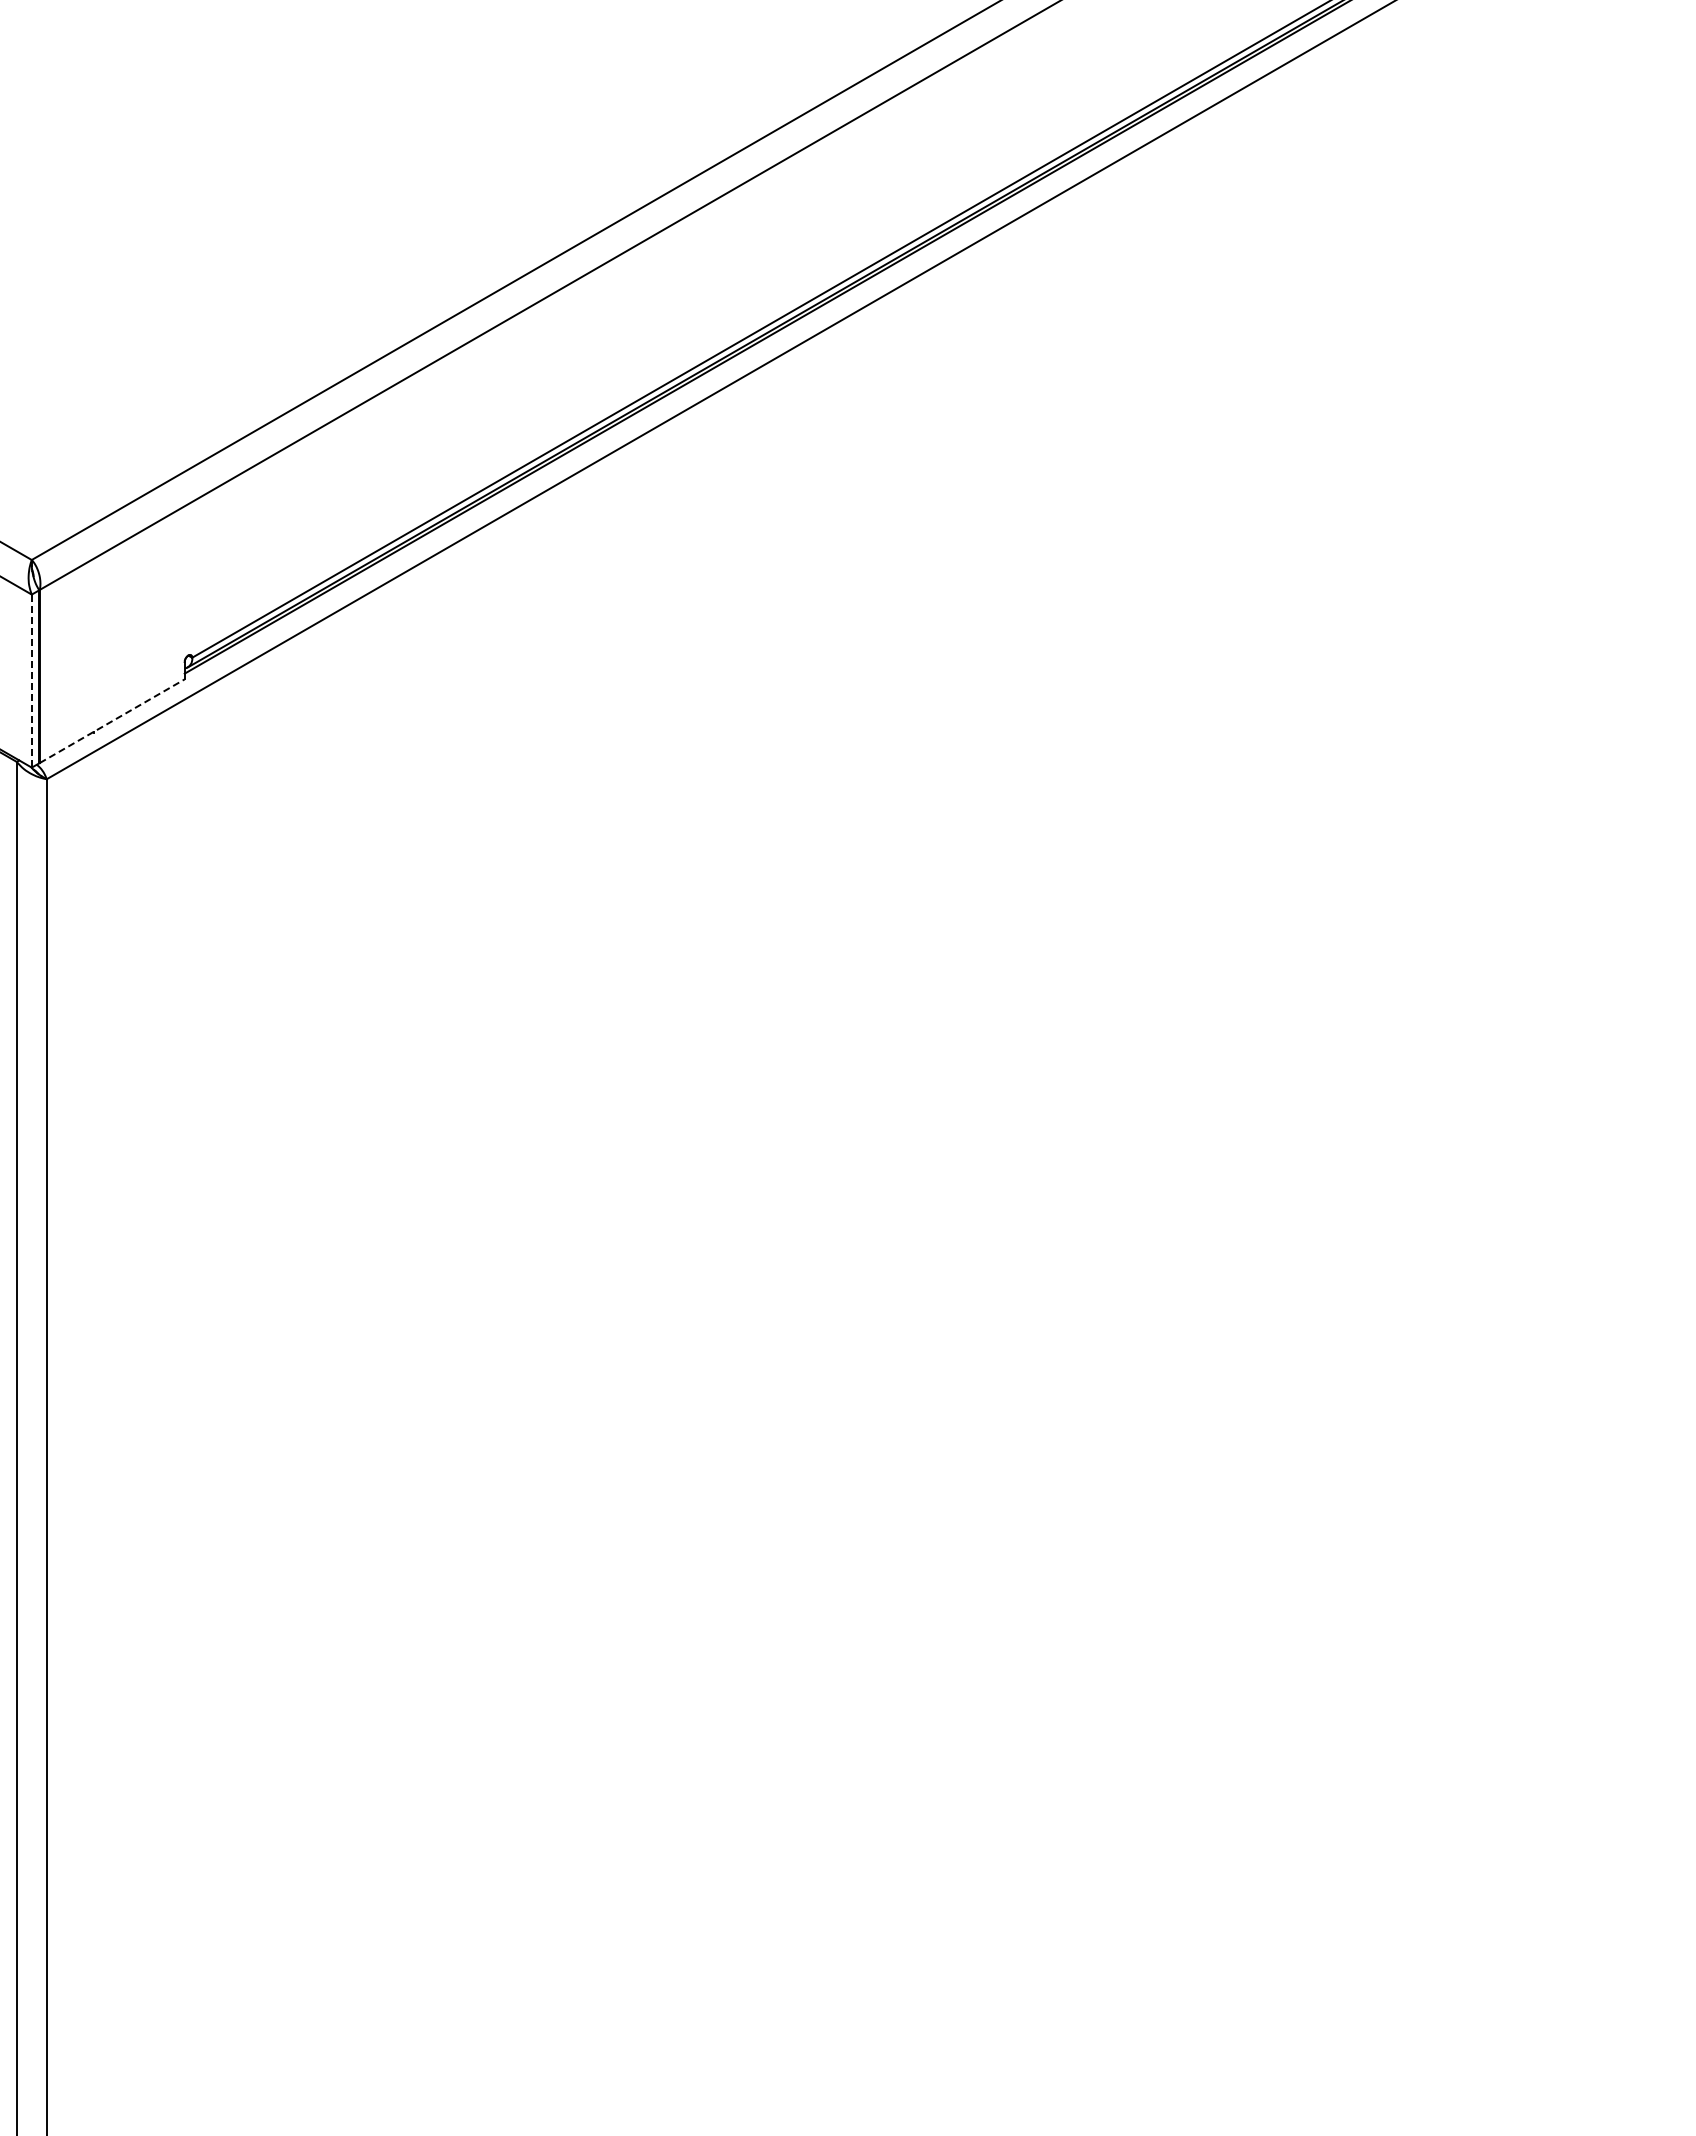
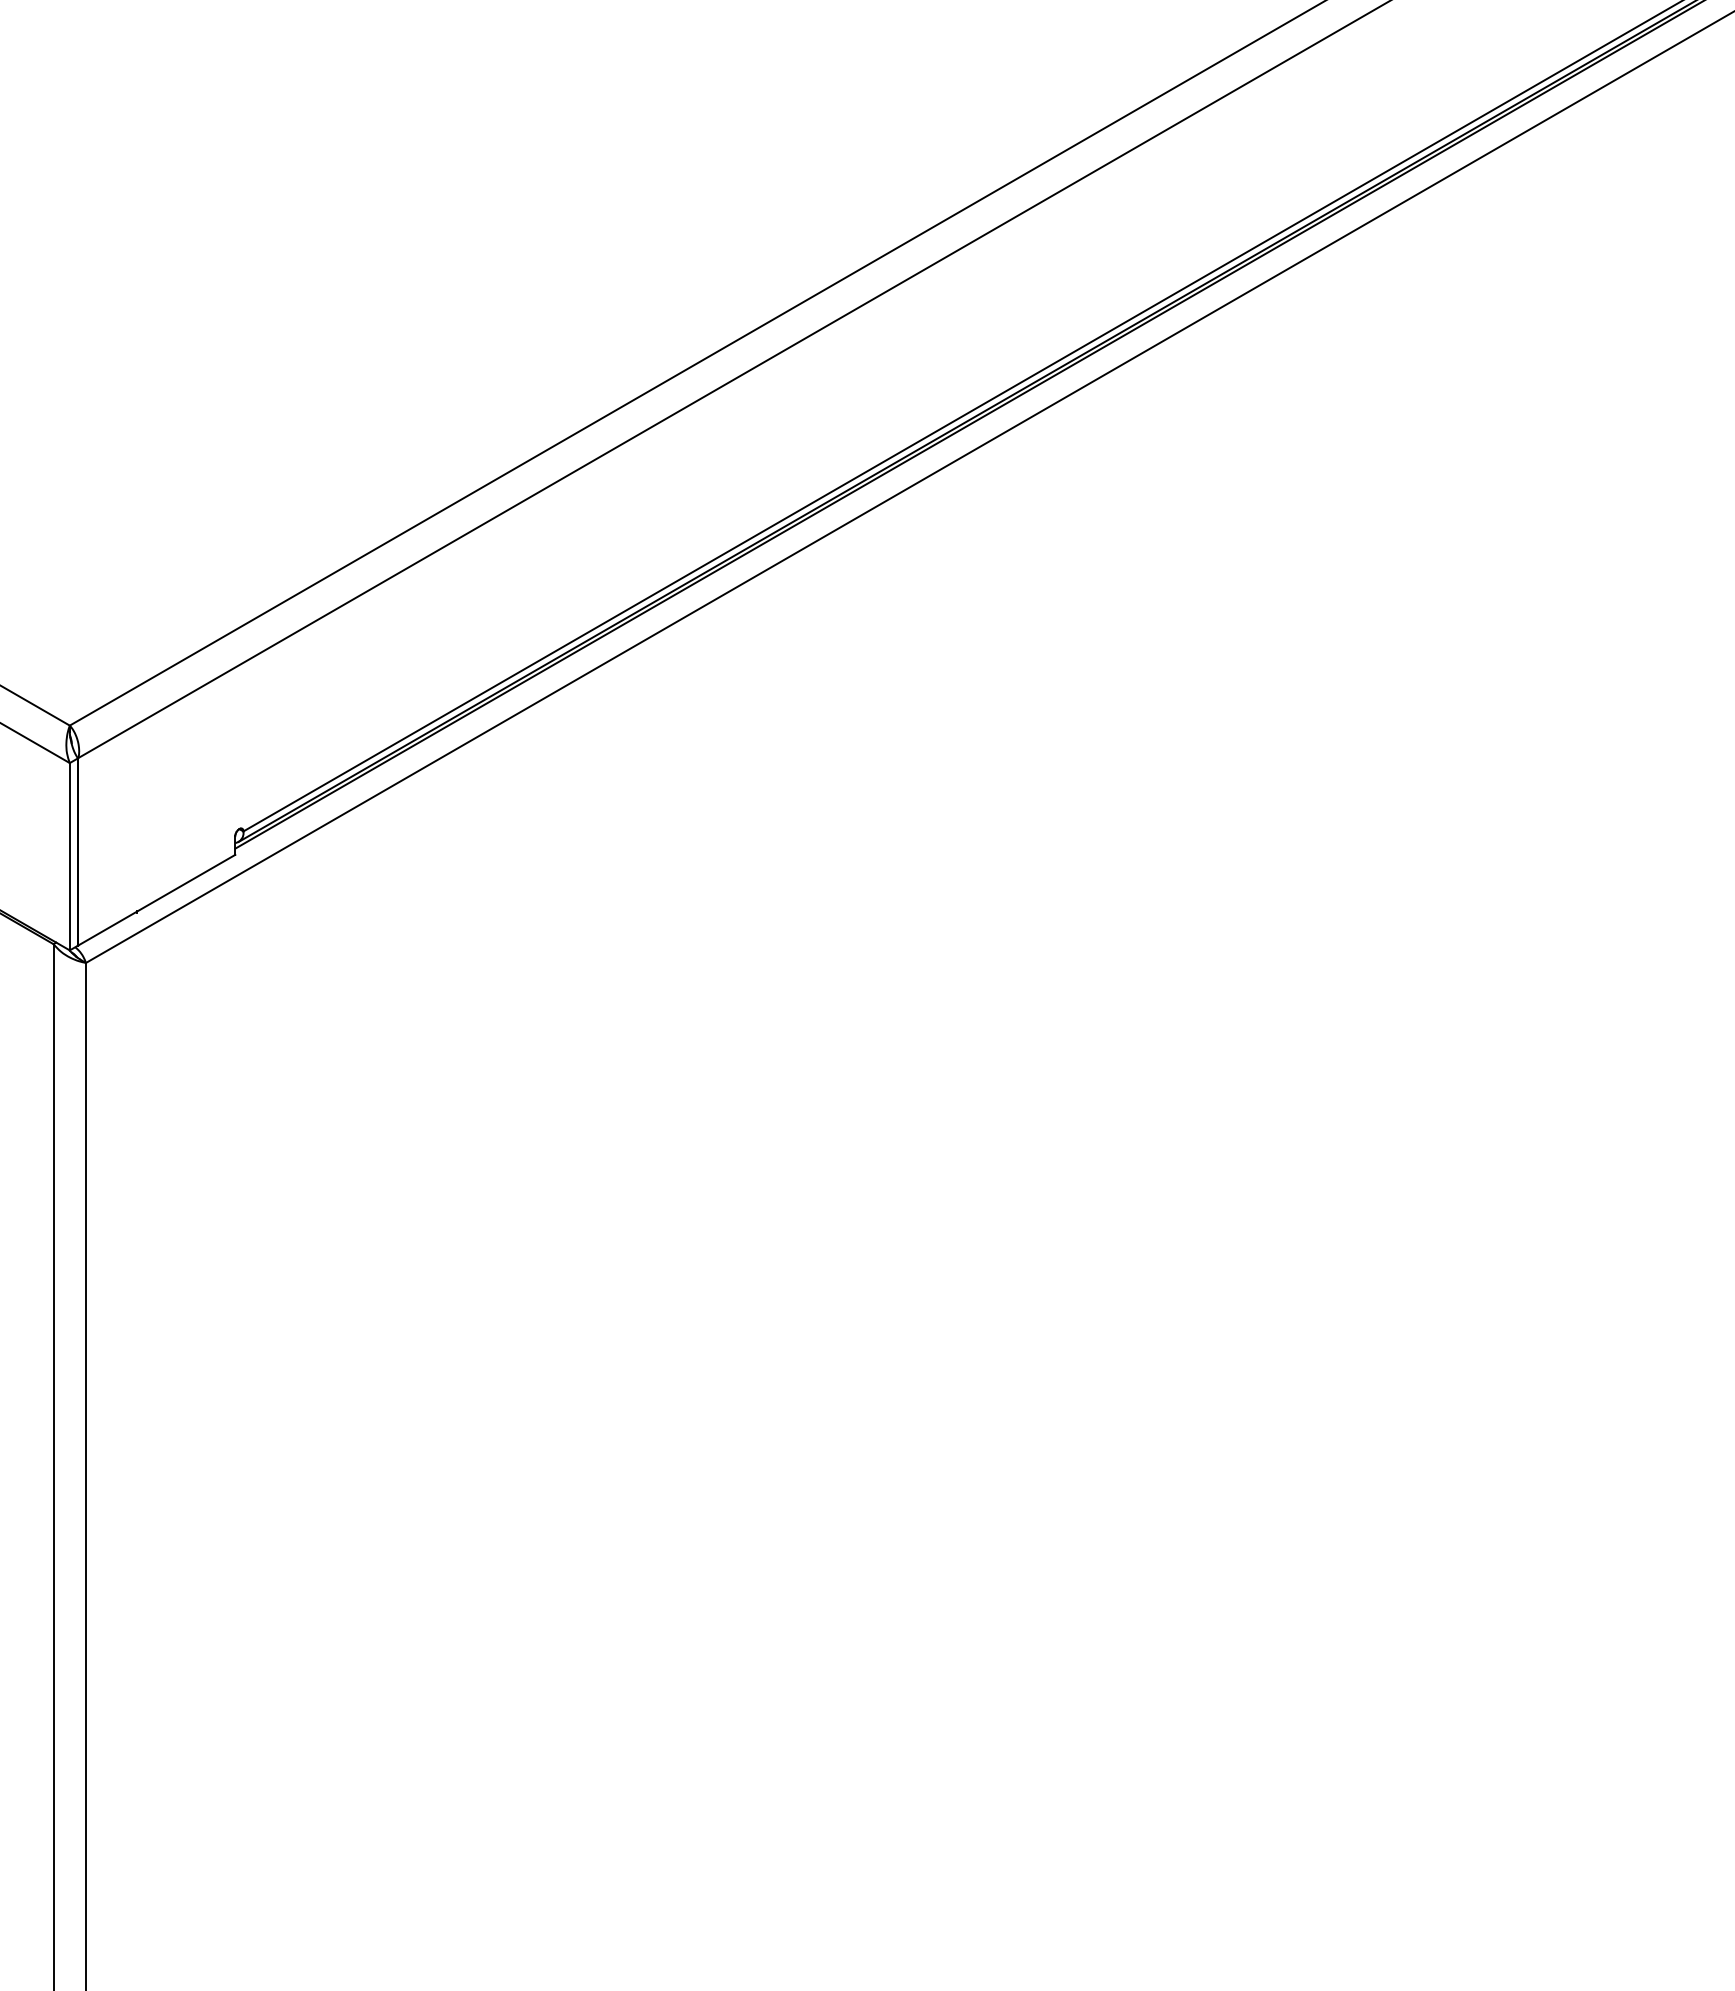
line: (31, 681) -> (69, 857), dashed -> solid
line: (112, 721) -> (157, 900), dashed -> solid

